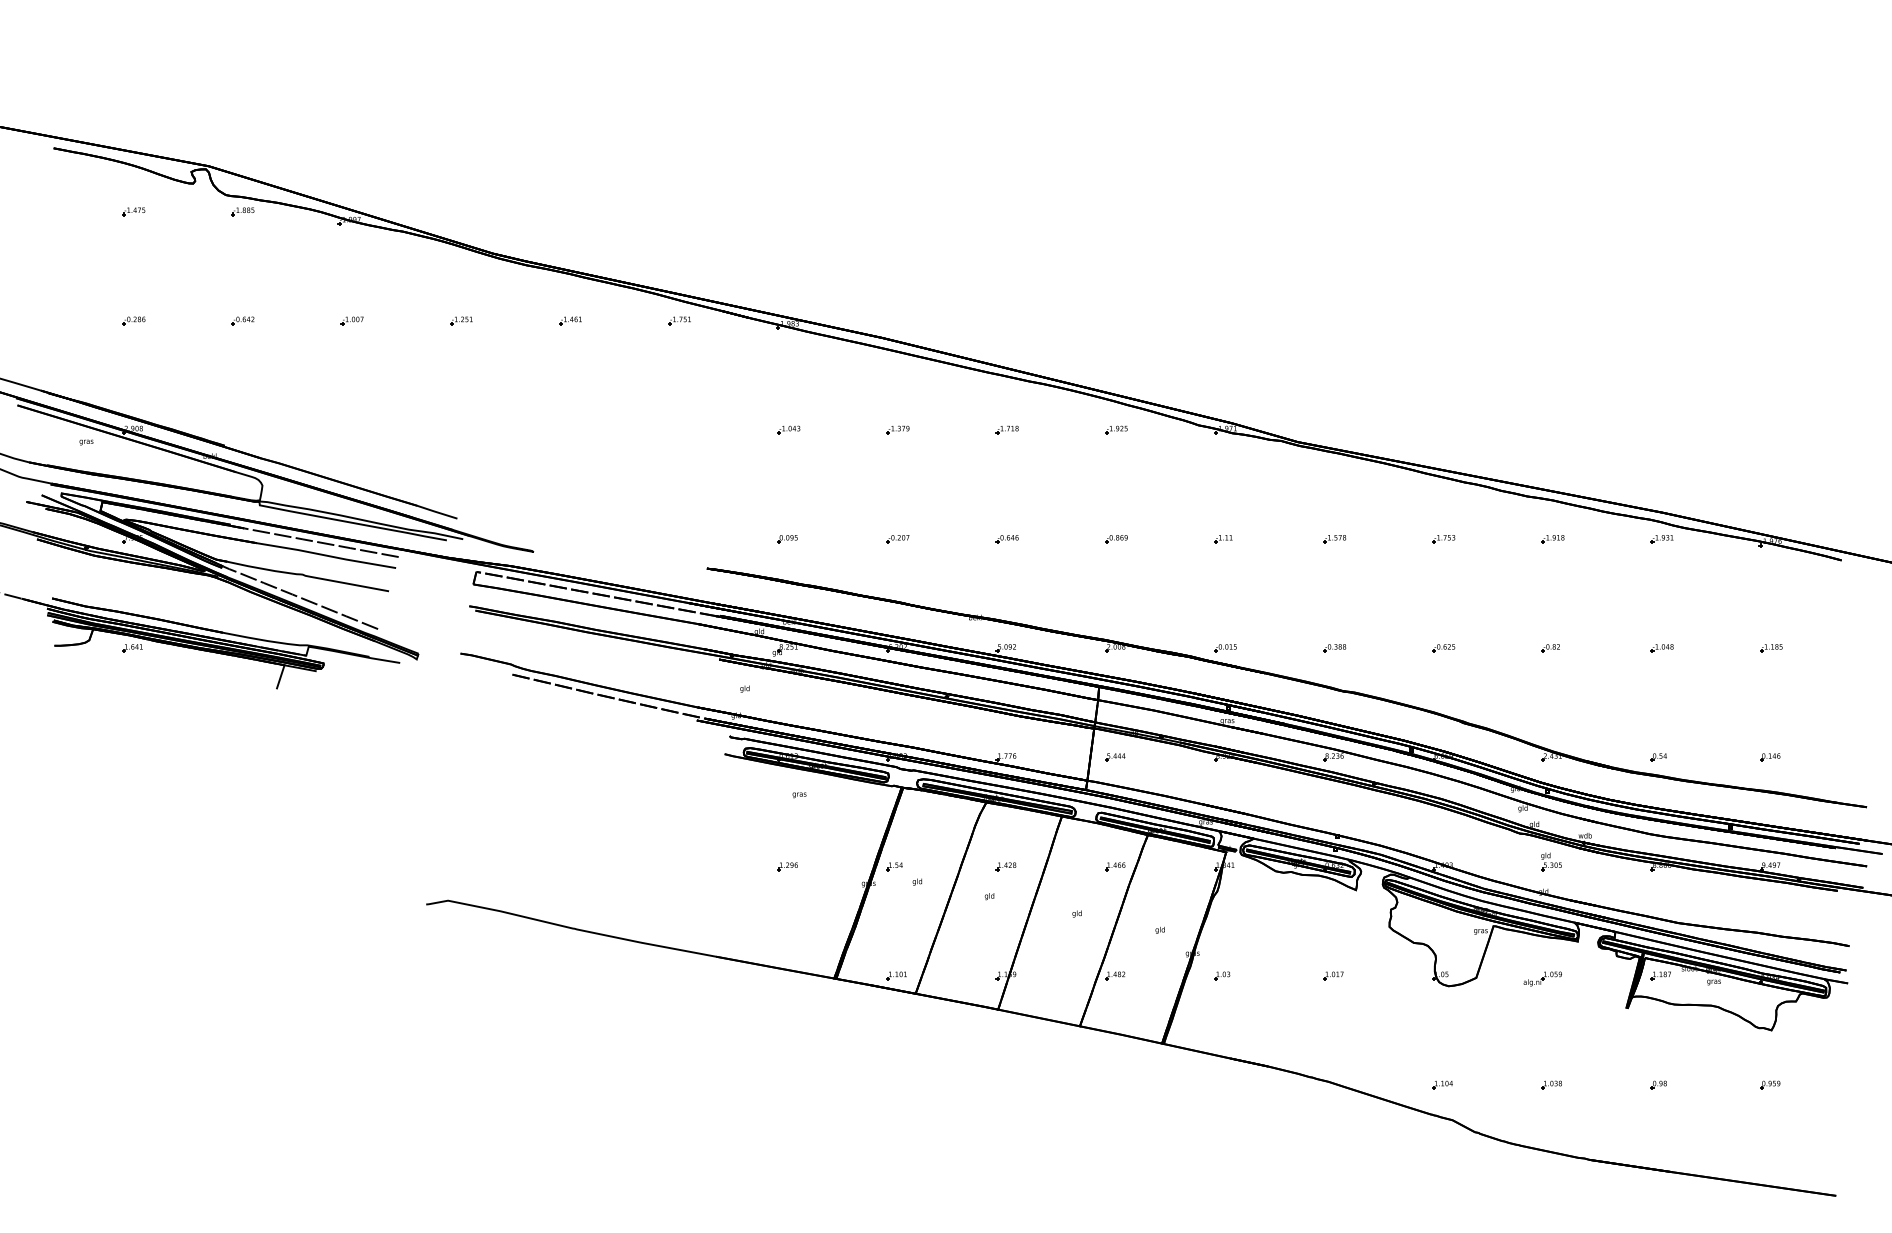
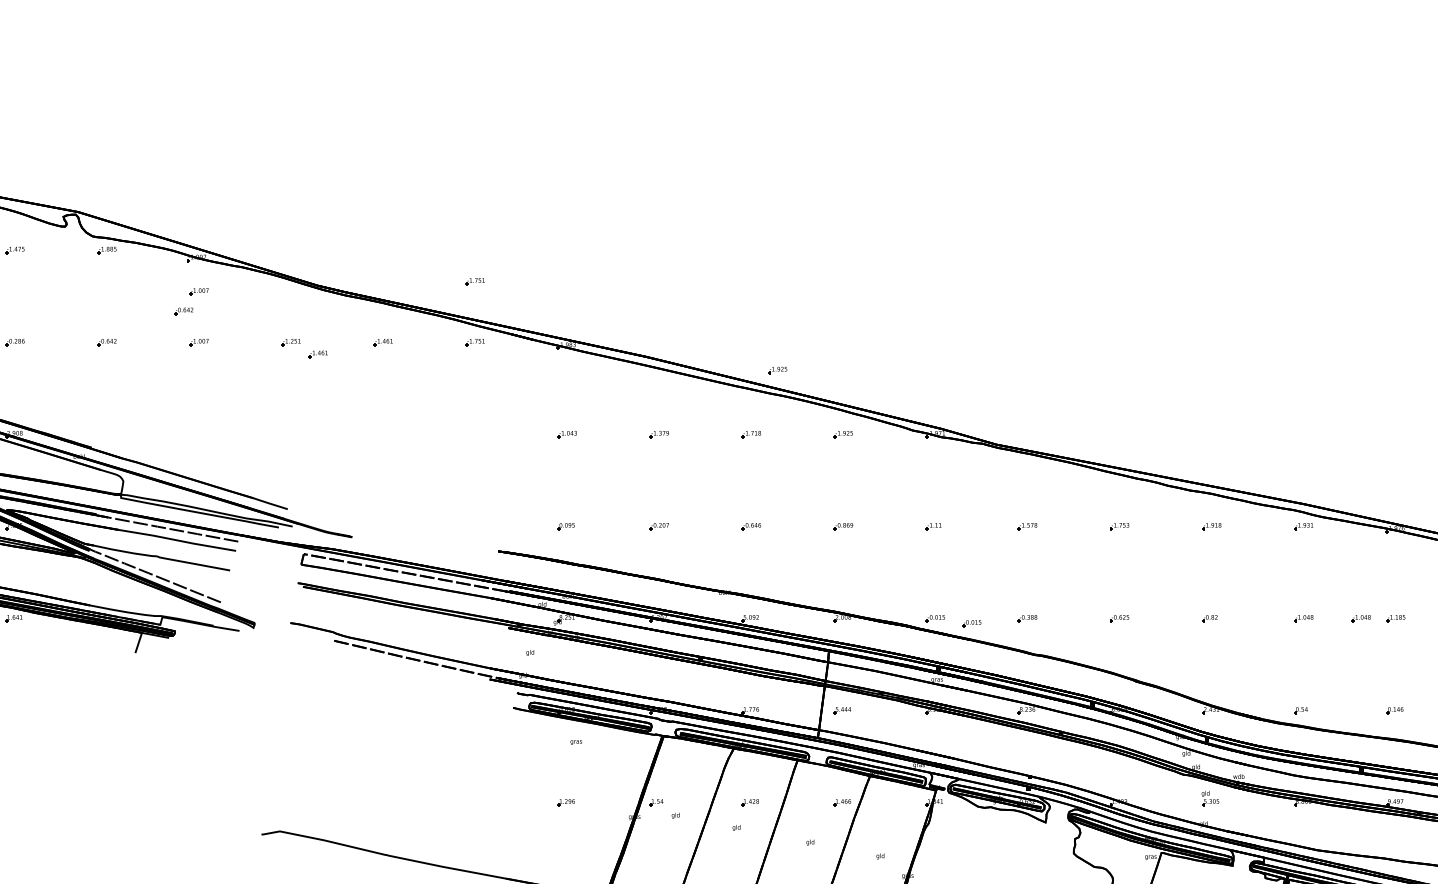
part: (679, 248) -> (475, 281), added
part: (351, 260) -> (198, 291), added
part: (333, 283) -> (183, 310), added
part: (493, 334) -> (318, 353), added
part: (1038, 353) -> (777, 369), added
part: (1729, 648) -> (1360, 618), added
part: (1268, 654) -> (971, 623), added

